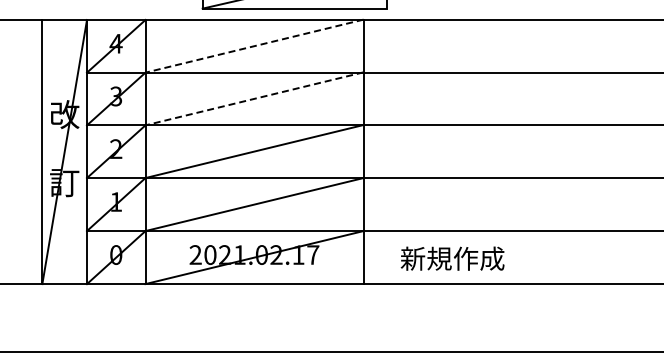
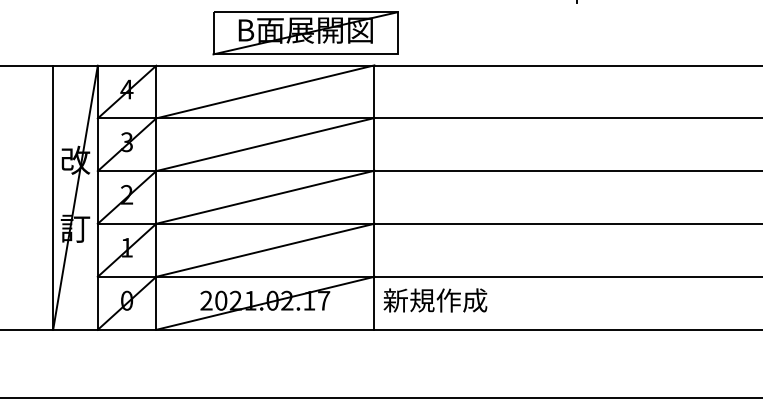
line: (253, 46) -> (264, 92), dashed -> solid
line: (253, 98) -> (264, 144), dashed -> solid
text: (452, 258) -> (435, 300), moved

